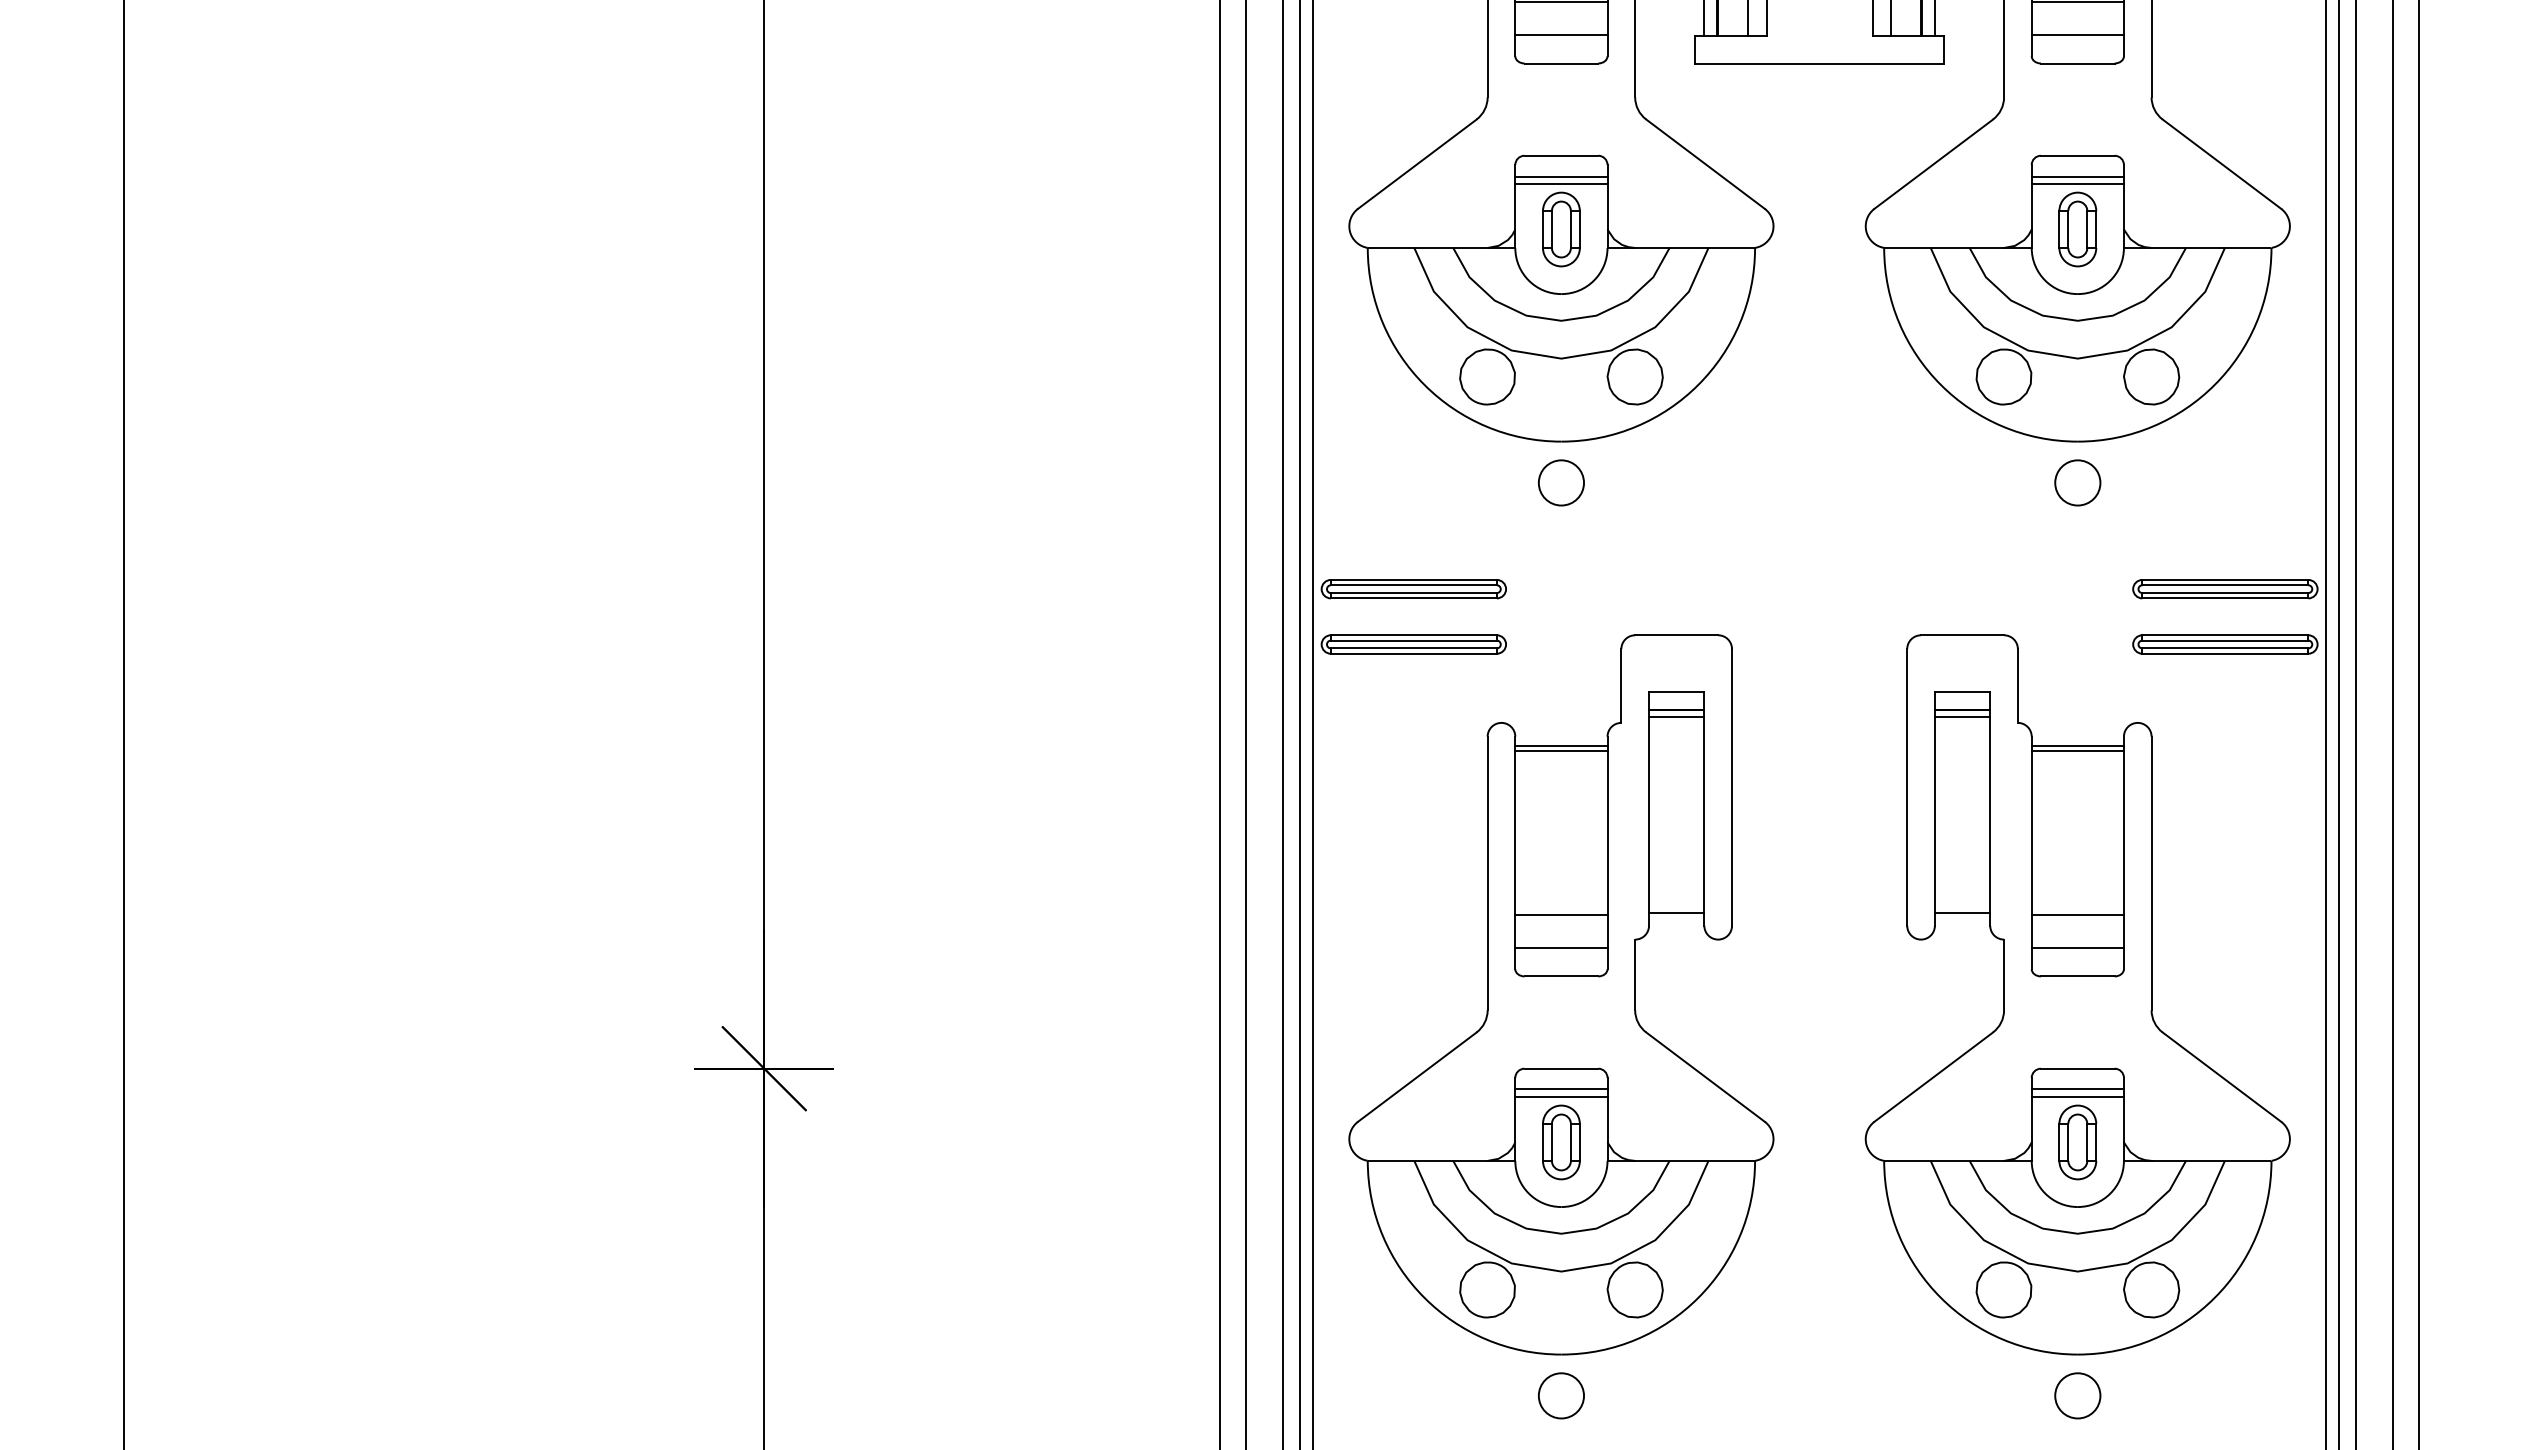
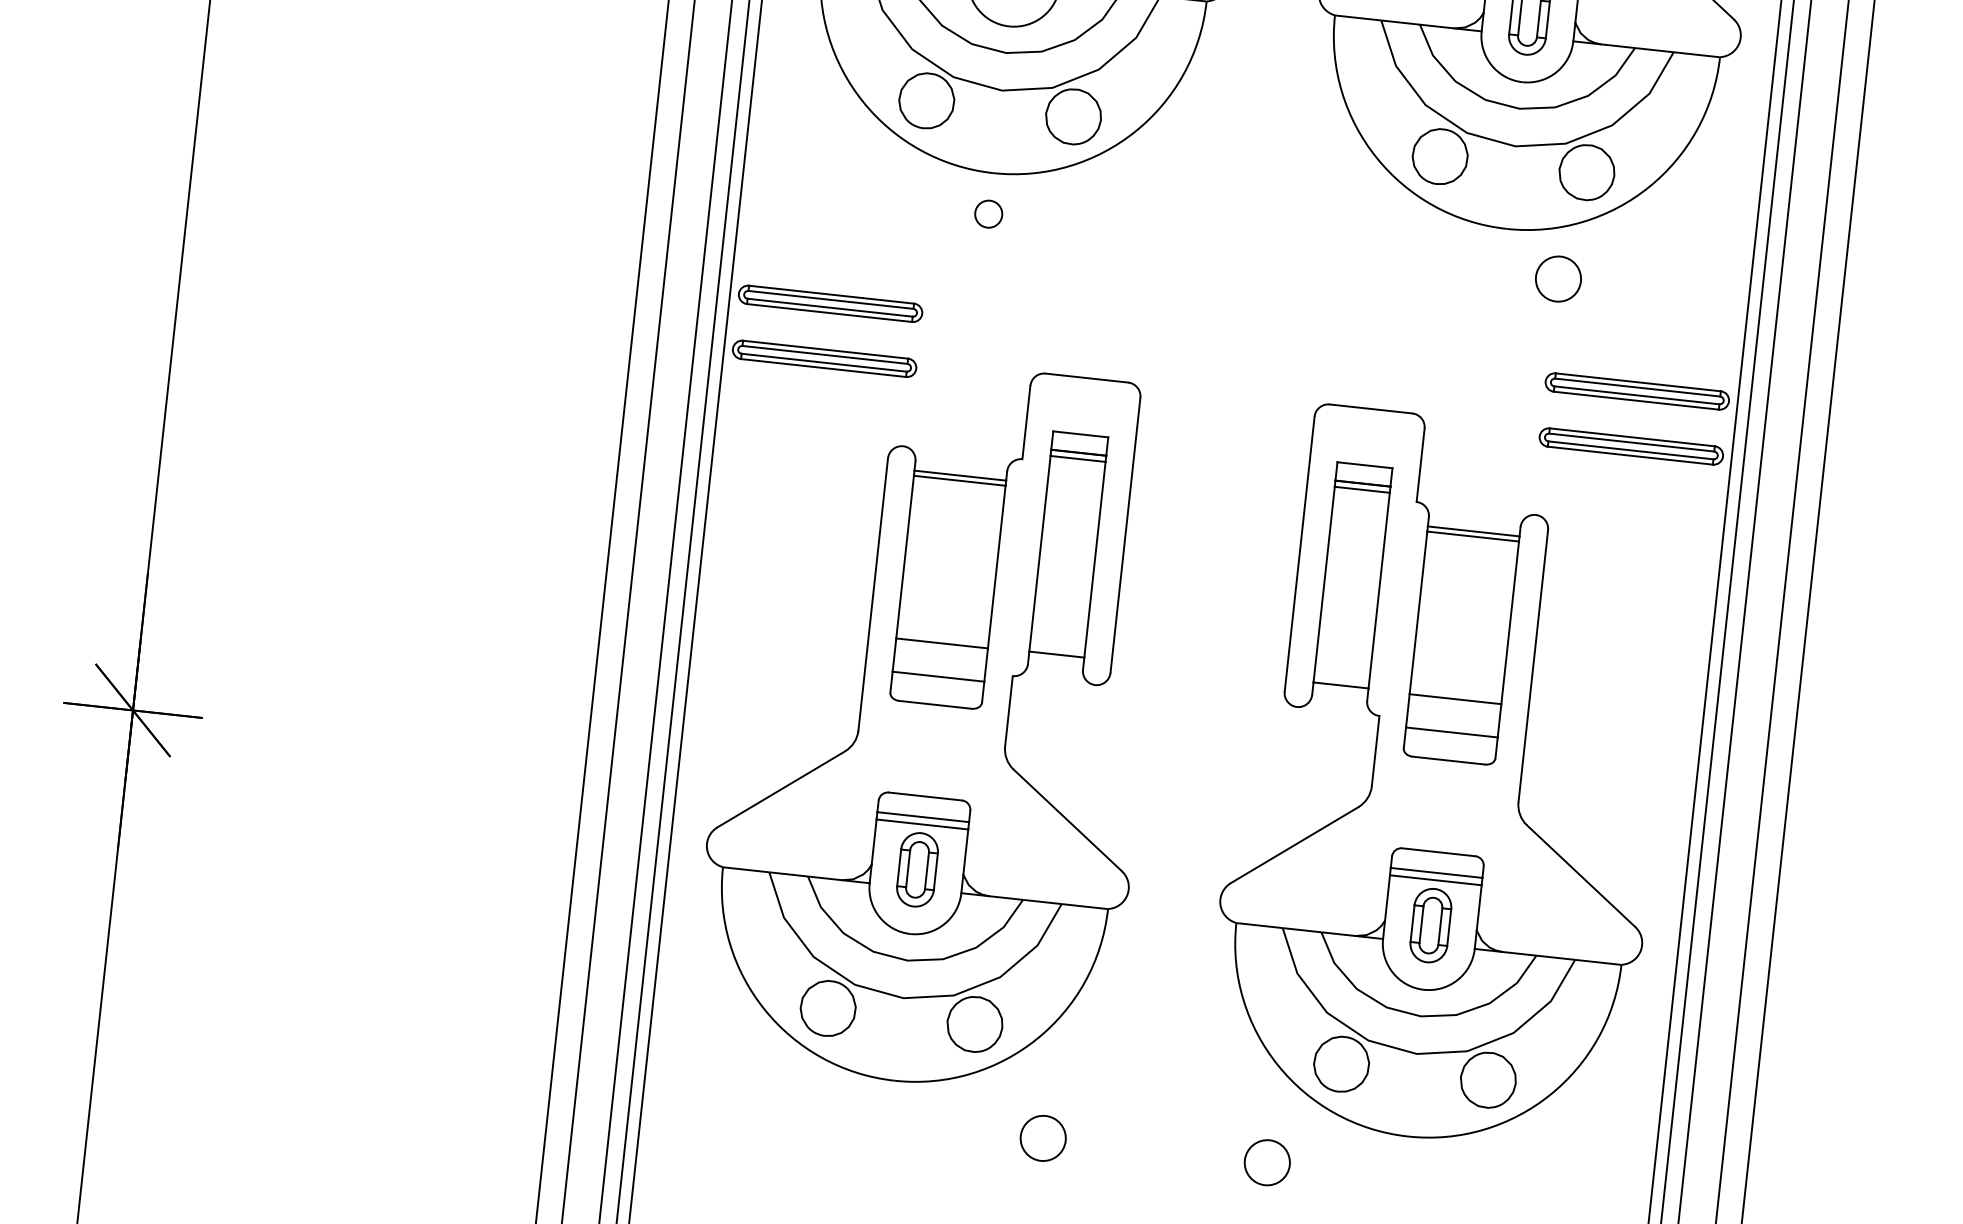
circle: (1561, 482) -> (988, 213), size x0.6
circle: (2077, 482) -> (1558, 278), moved
circle: (1561, 1395) -> (1043, 1138), moved
circle: (2077, 1395) -> (1267, 1162), moved

